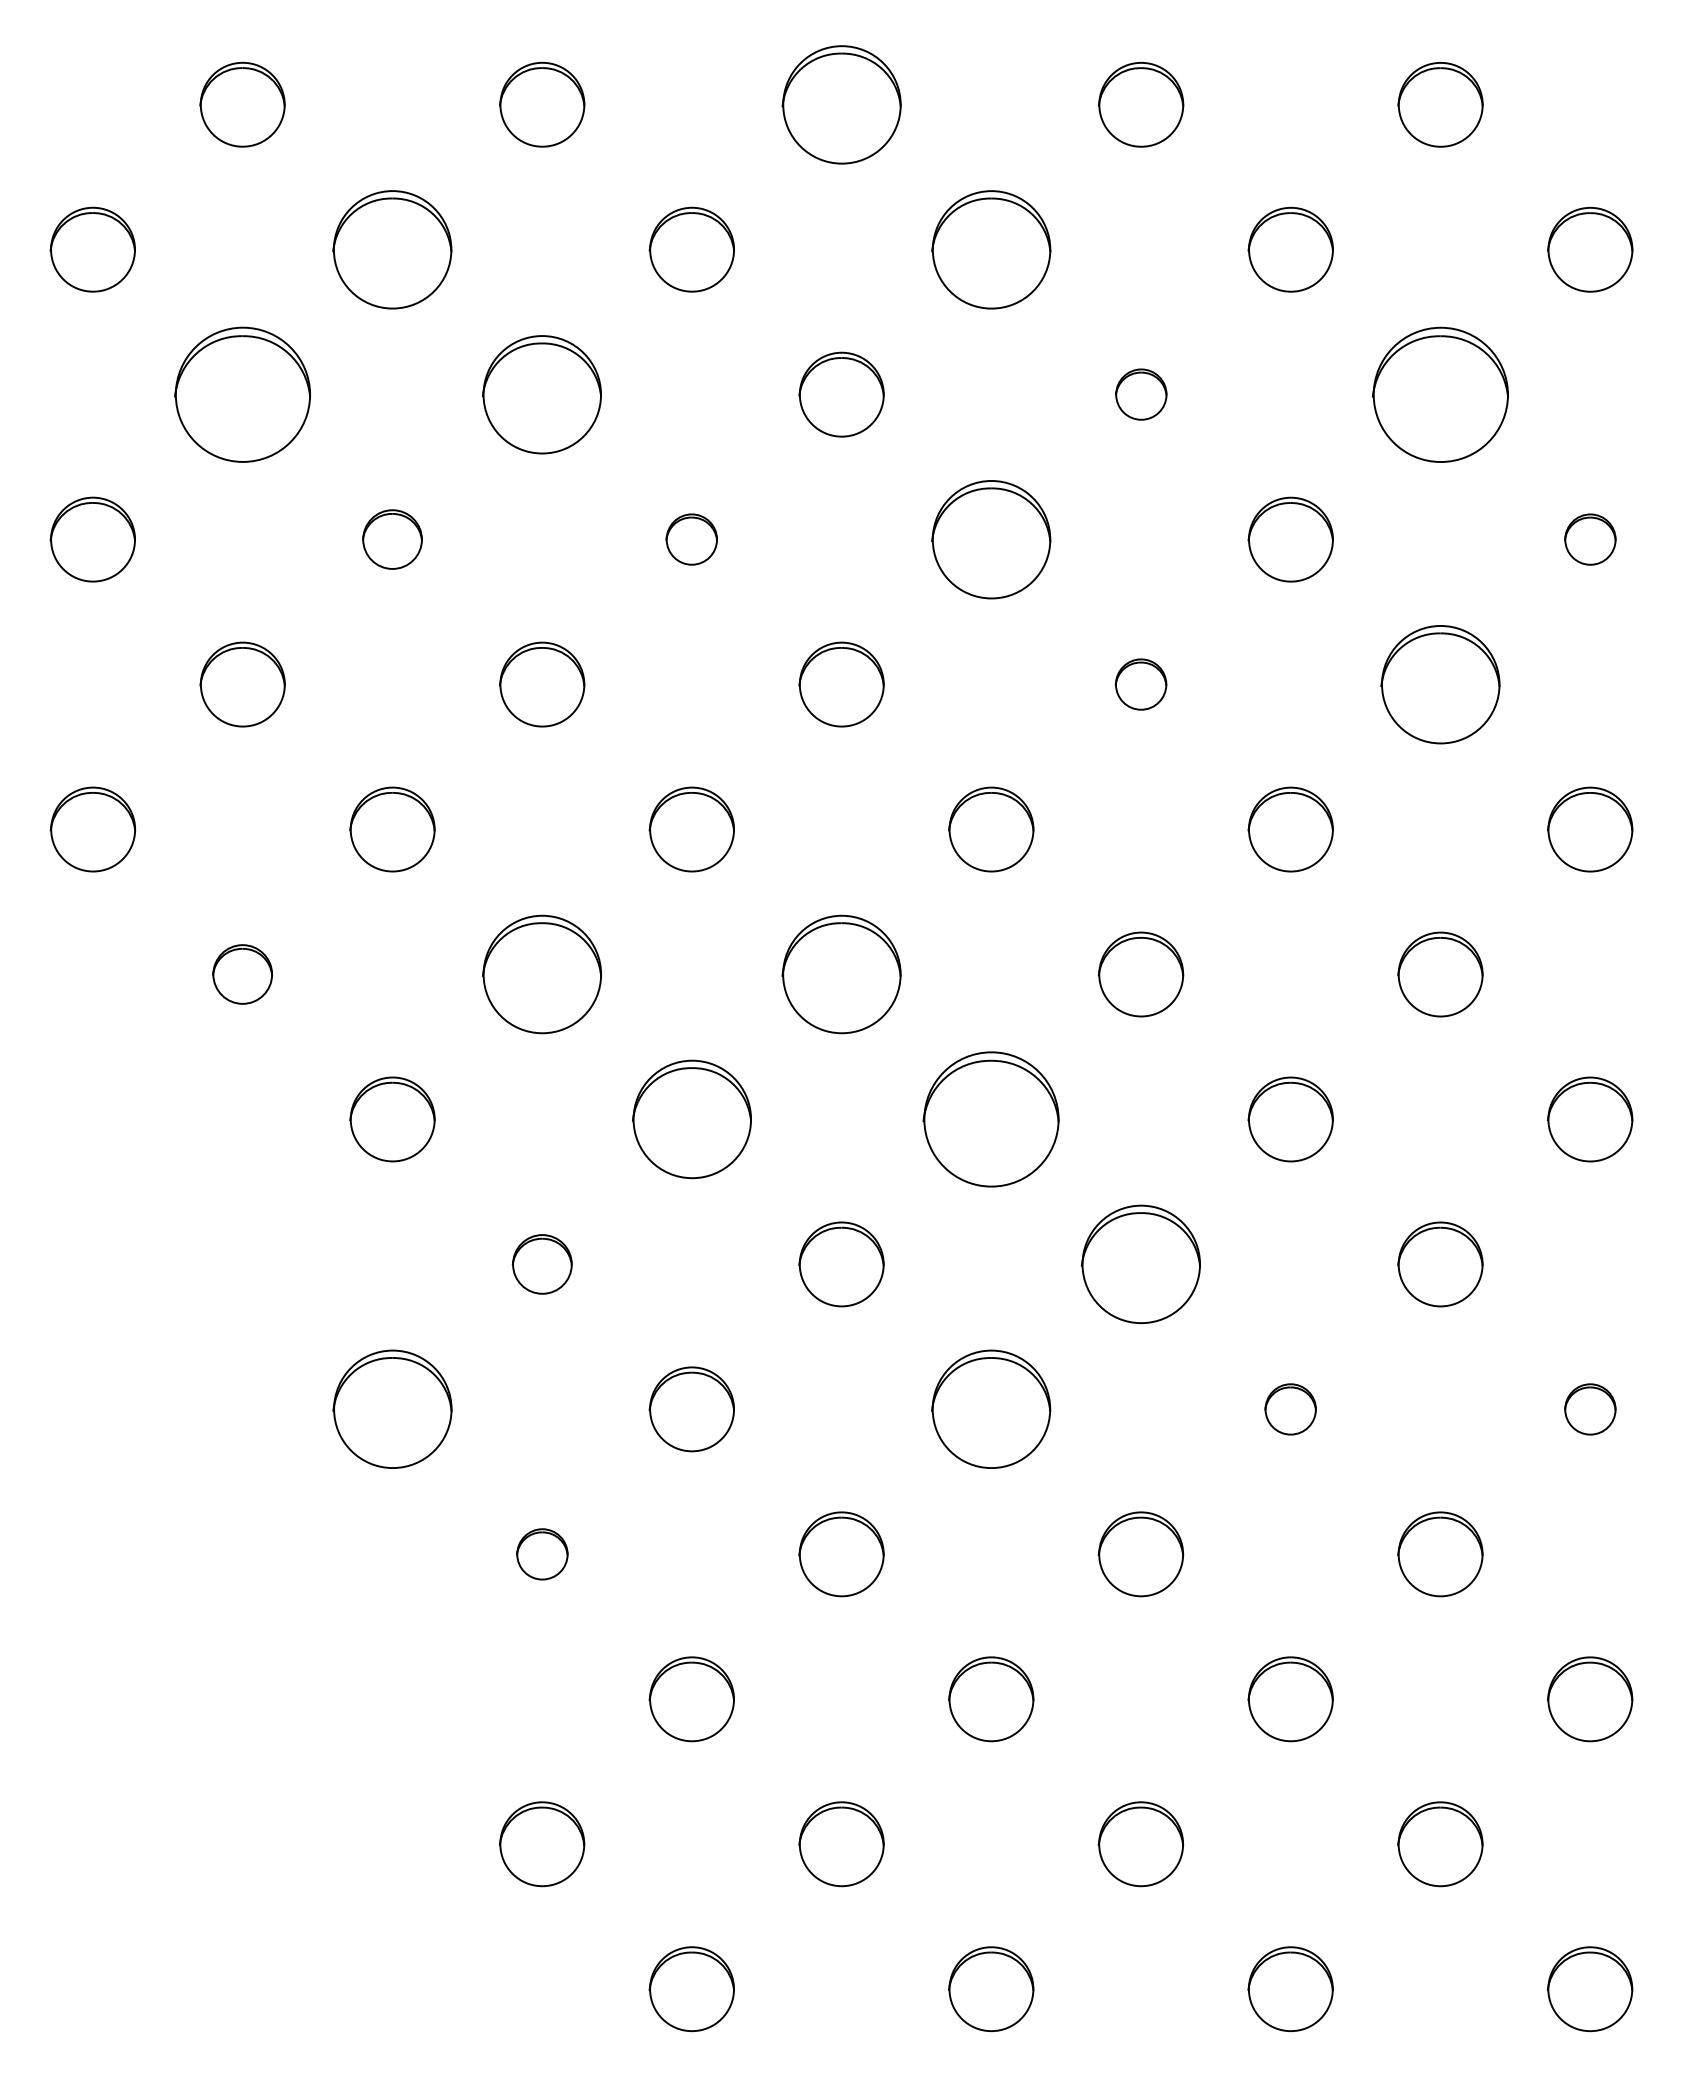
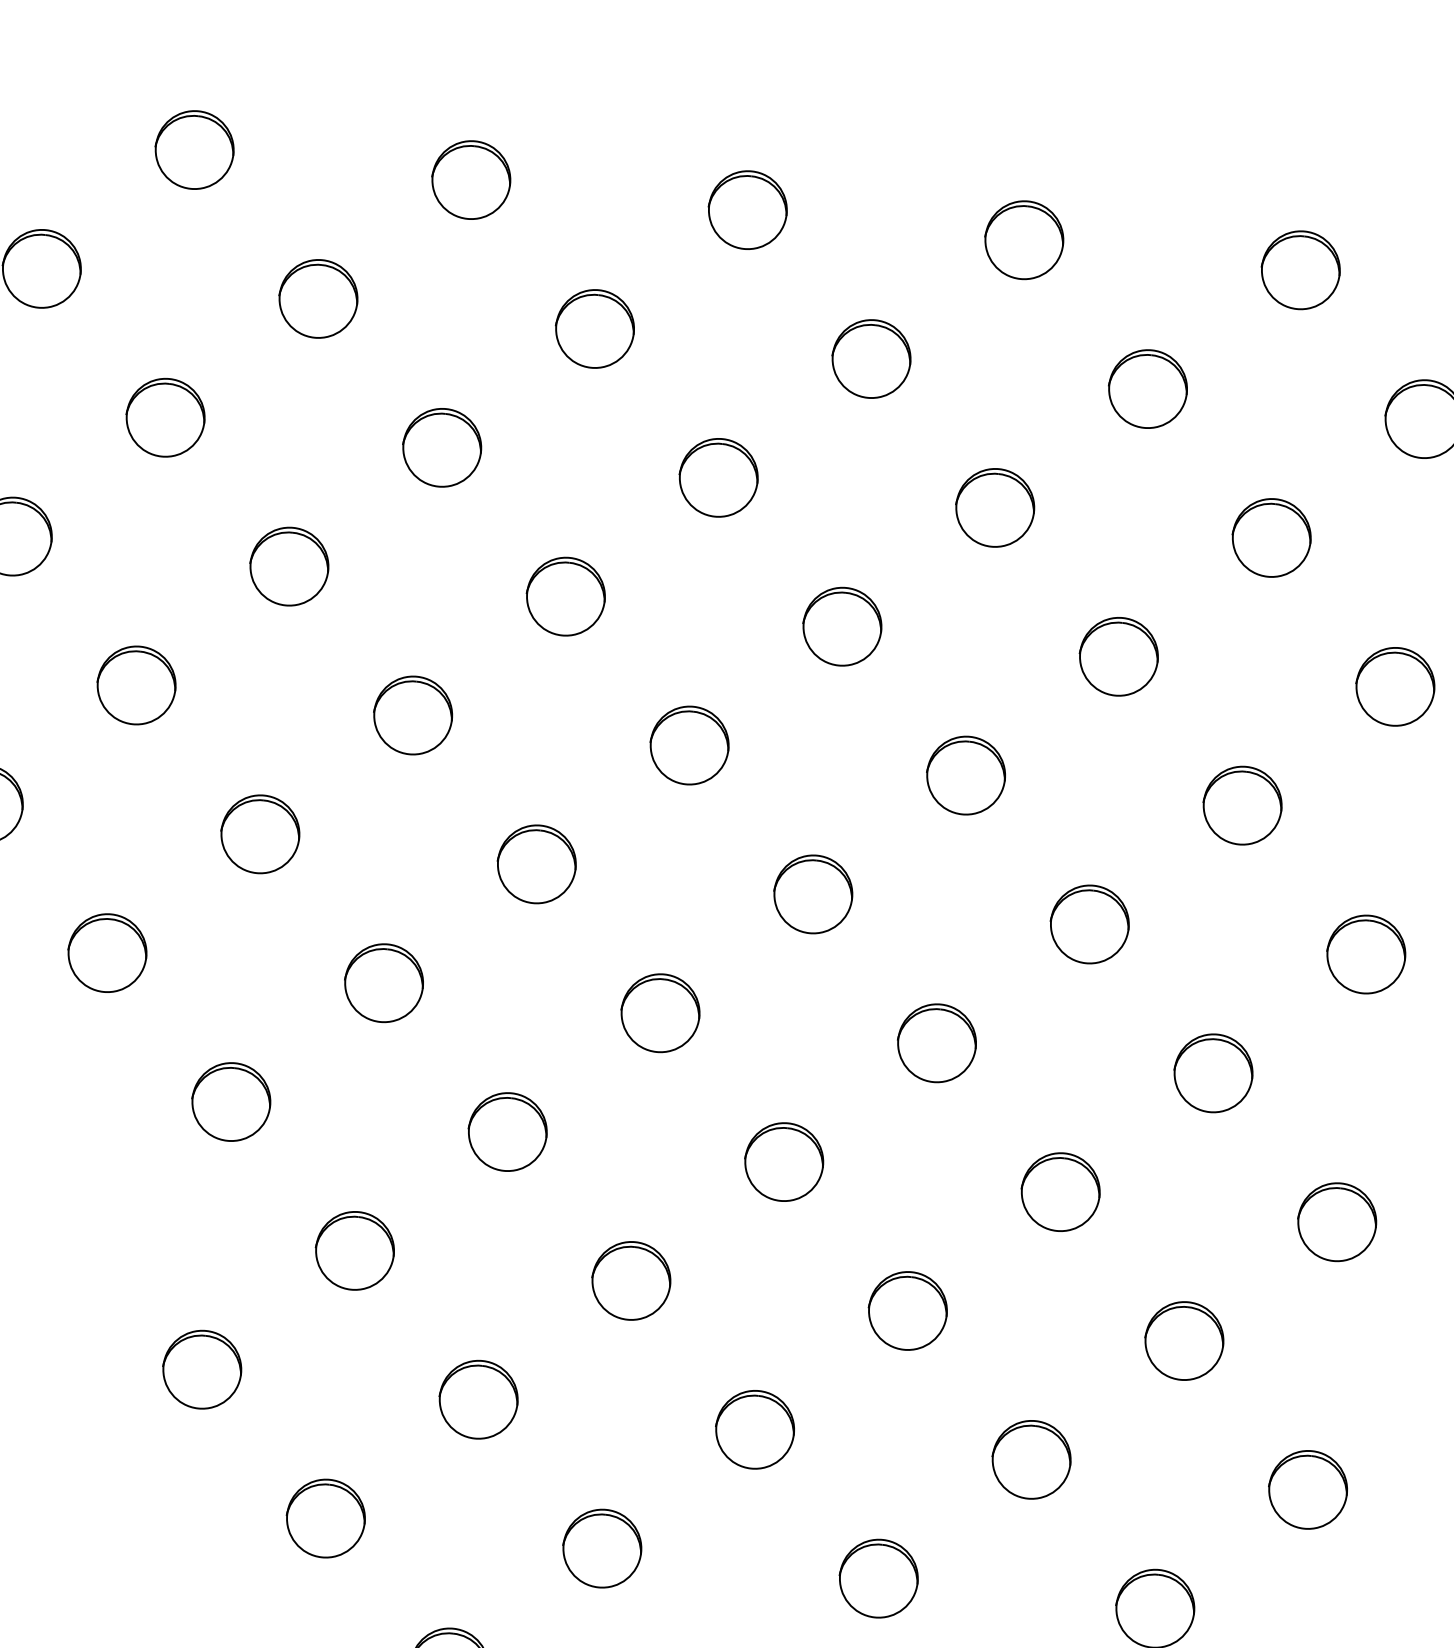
part: (841, 104) -> (747, 209), size x0.71
part: (392, 249) -> (318, 298), size x0.71
part: (991, 249) -> (871, 358), size x0.71
part: (242, 394) -> (165, 417), size x0.62
part: (542, 394) -> (442, 447), size x0.71
part: (1141, 394) -> (995, 507), size x1.67
part: (1440, 394) -> (1271, 537), size x0.62
part: (392, 539) -> (289, 566), size x1.43
part: (691, 539) -> (565, 596), size x1.67
part: (991, 539) -> (842, 626), size x0.71
part: (1590, 539) -> (1395, 686), size x1.67
part: (1140, 684) -> (965, 775), size x1.67
part: (1440, 684) -> (1242, 805), size x0.71
part: (242, 974) -> (107, 953), size x1.43
part: (542, 974) -> (384, 983), size x0.71
part: (841, 974) -> (660, 1013), size x0.71
part: (691, 1119) -> (507, 1132), size x0.71
part: (991, 1119) -> (784, 1162), size x0.62
part: (542, 1264) -> (355, 1250), size x1.43
part: (1140, 1264) -> (907, 1310), size x0.71
part: (392, 1409) -> (202, 1369), size x0.71
part: (991, 1409) -> (755, 1429), size x0.71
part: (1290, 1409) -> (1031, 1459), size x1.67
part: (1590, 1409) -> (1308, 1490), size x1.67
part: (542, 1554) -> (326, 1518), size x1.67

